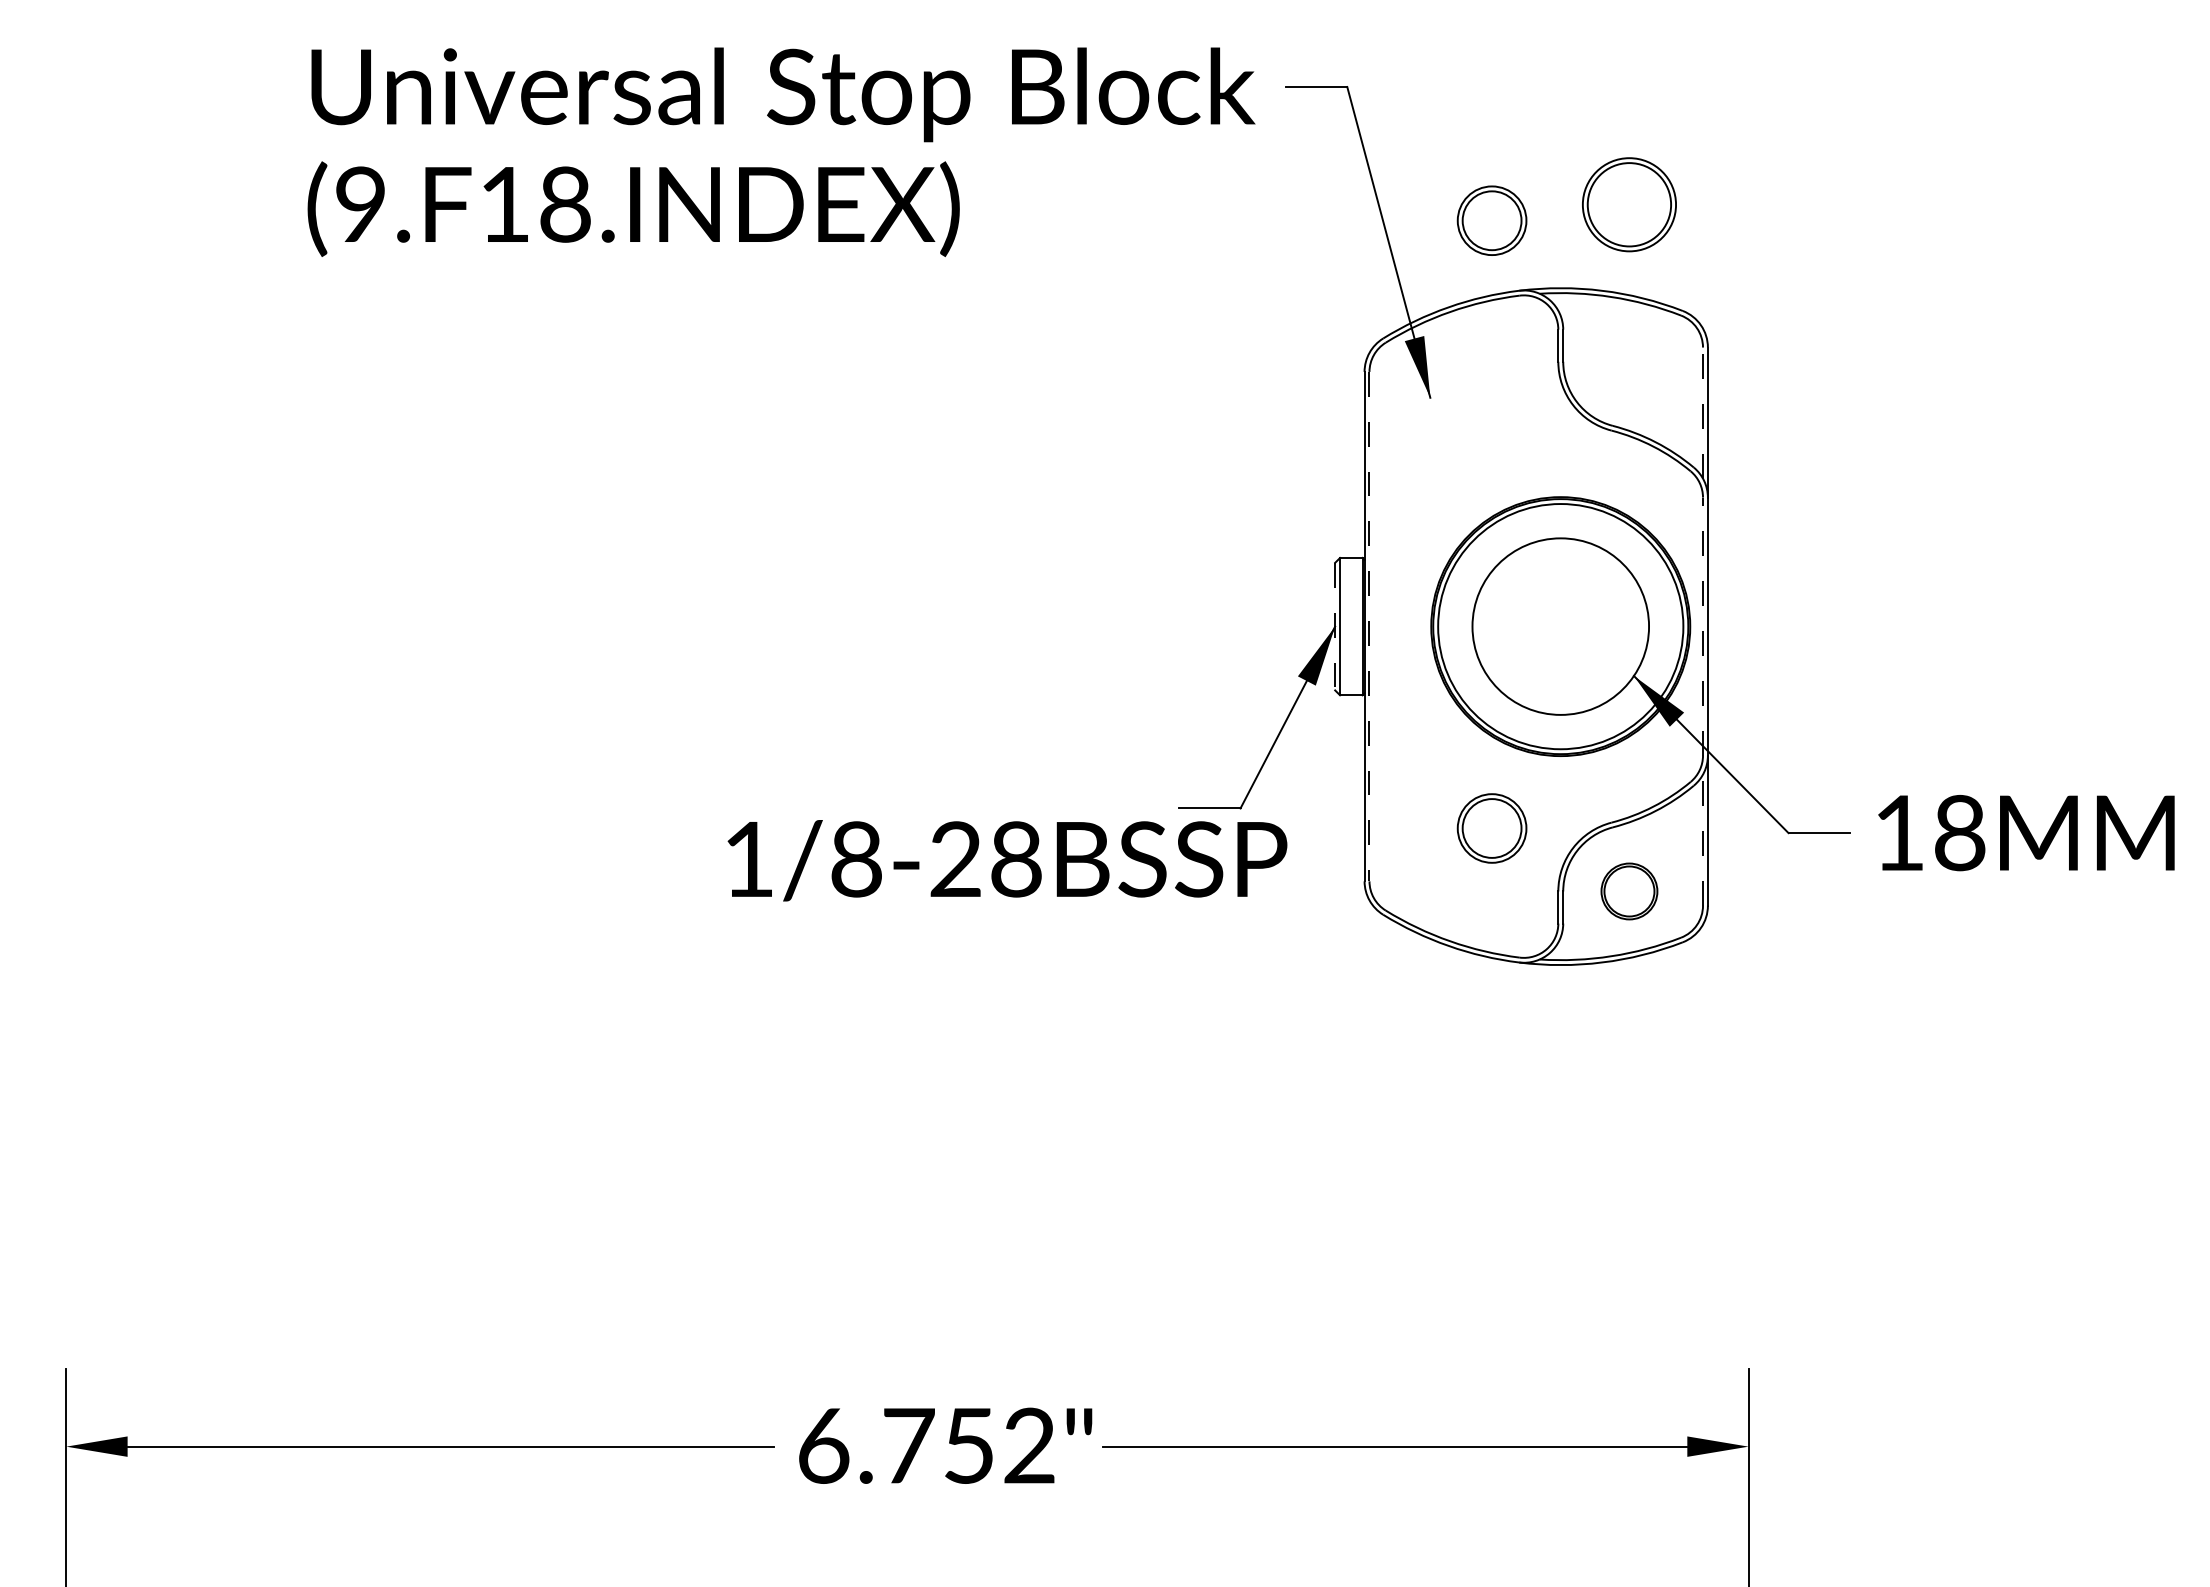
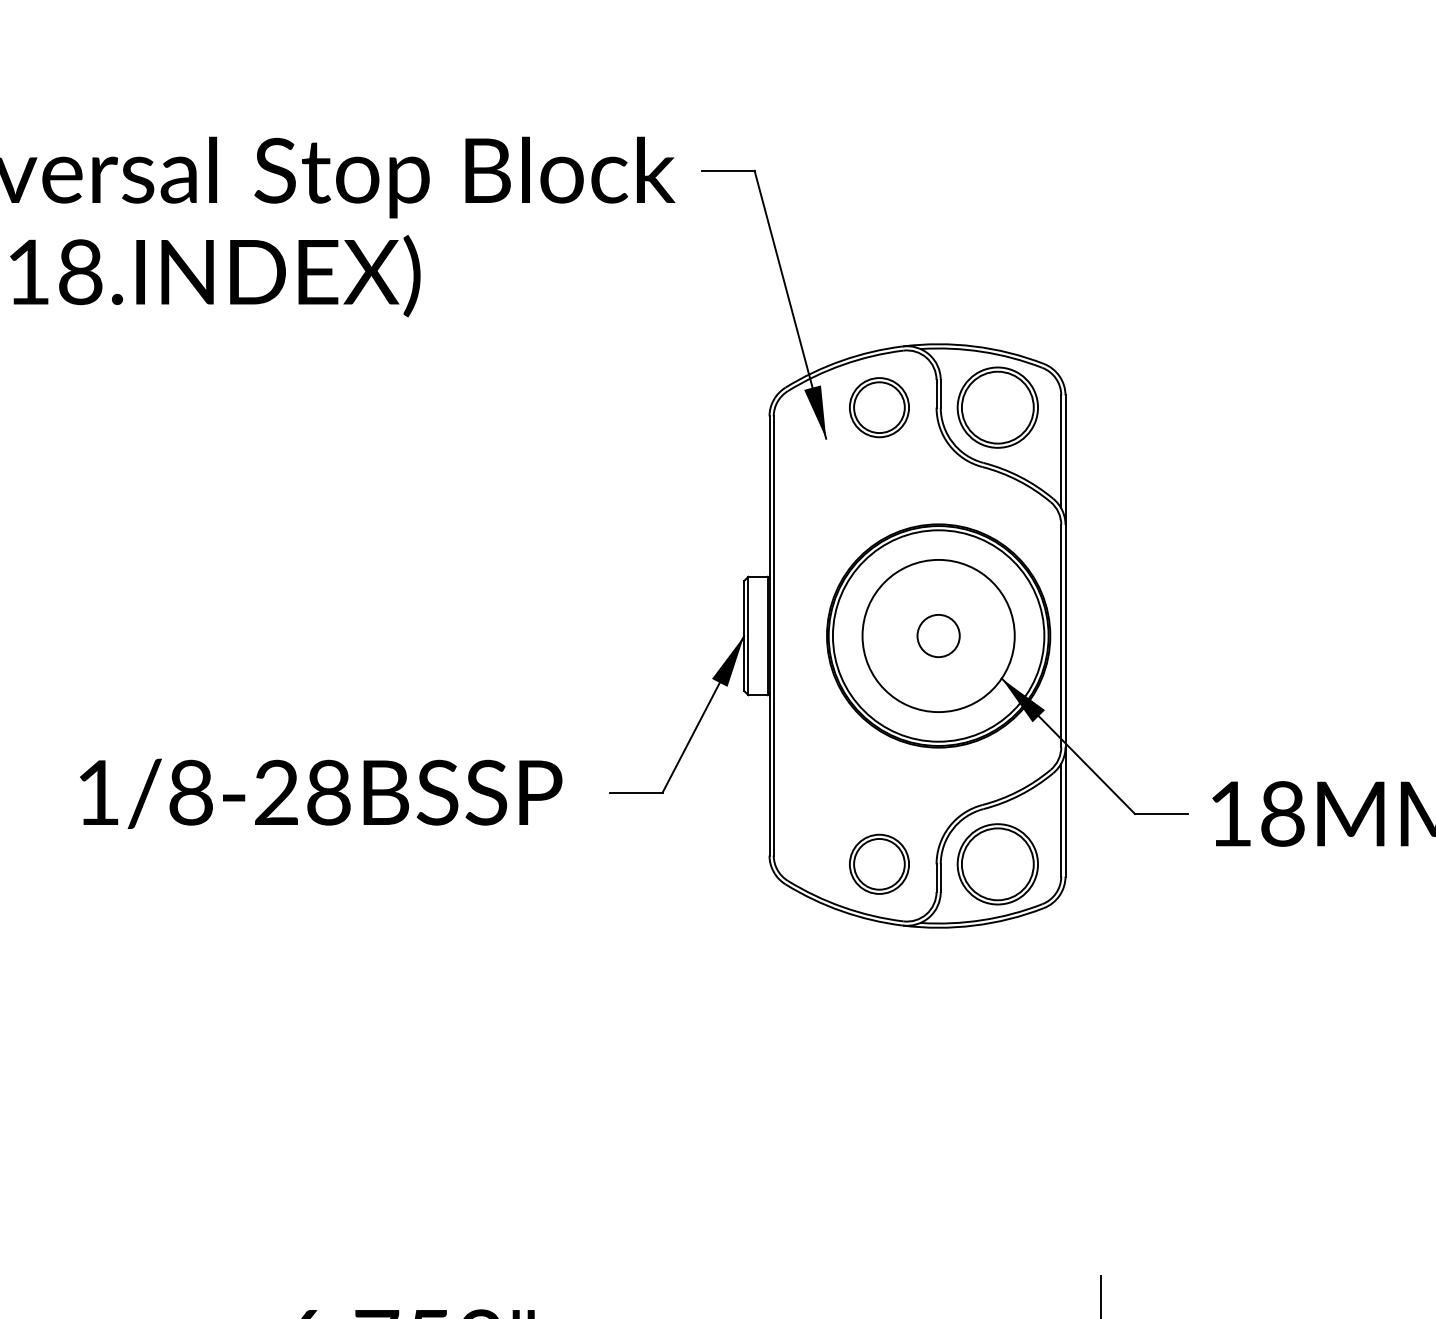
part: (1629, 204) -> (997, 407), moved
part: (1491, 220) -> (878, 407), moved
line: (1703, 413) -> (1061, 452), dashed -> solid
line: (1335, 626) -> (744, 635), dashed -> solid
line: (1369, 626) -> (773, 635), dashed -> solid
circle: (1560, 626) -> (938, 635), added
line: (1703, 626) -> (1061, 635), dashed -> solid
part: (1491, 828) -> (878, 864), moved
line: (1703, 840) -> (1061, 820), dashed -> solid
text: (1007, 860) -> (321, 793), moved
part: (1629, 891) -> (997, 864), size x1.67

